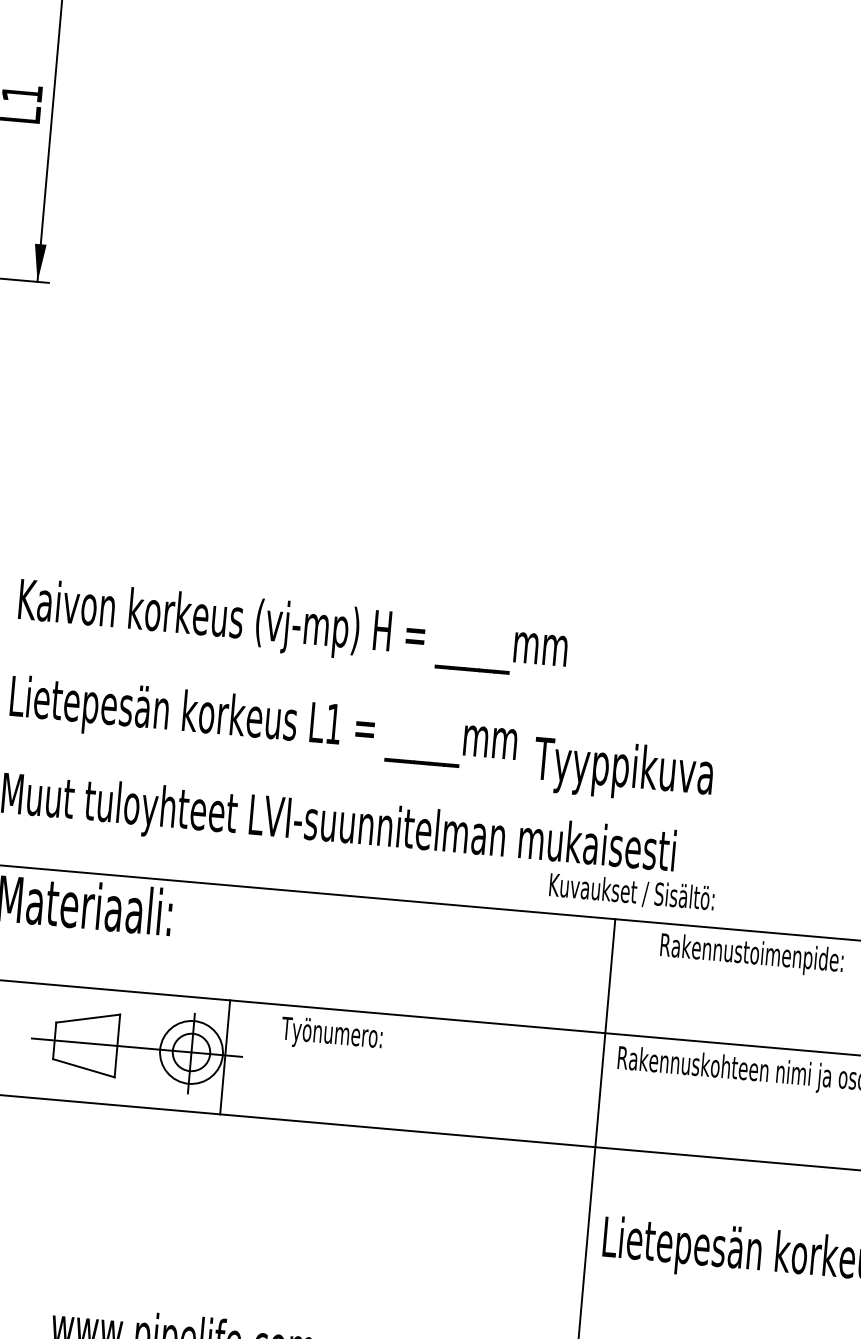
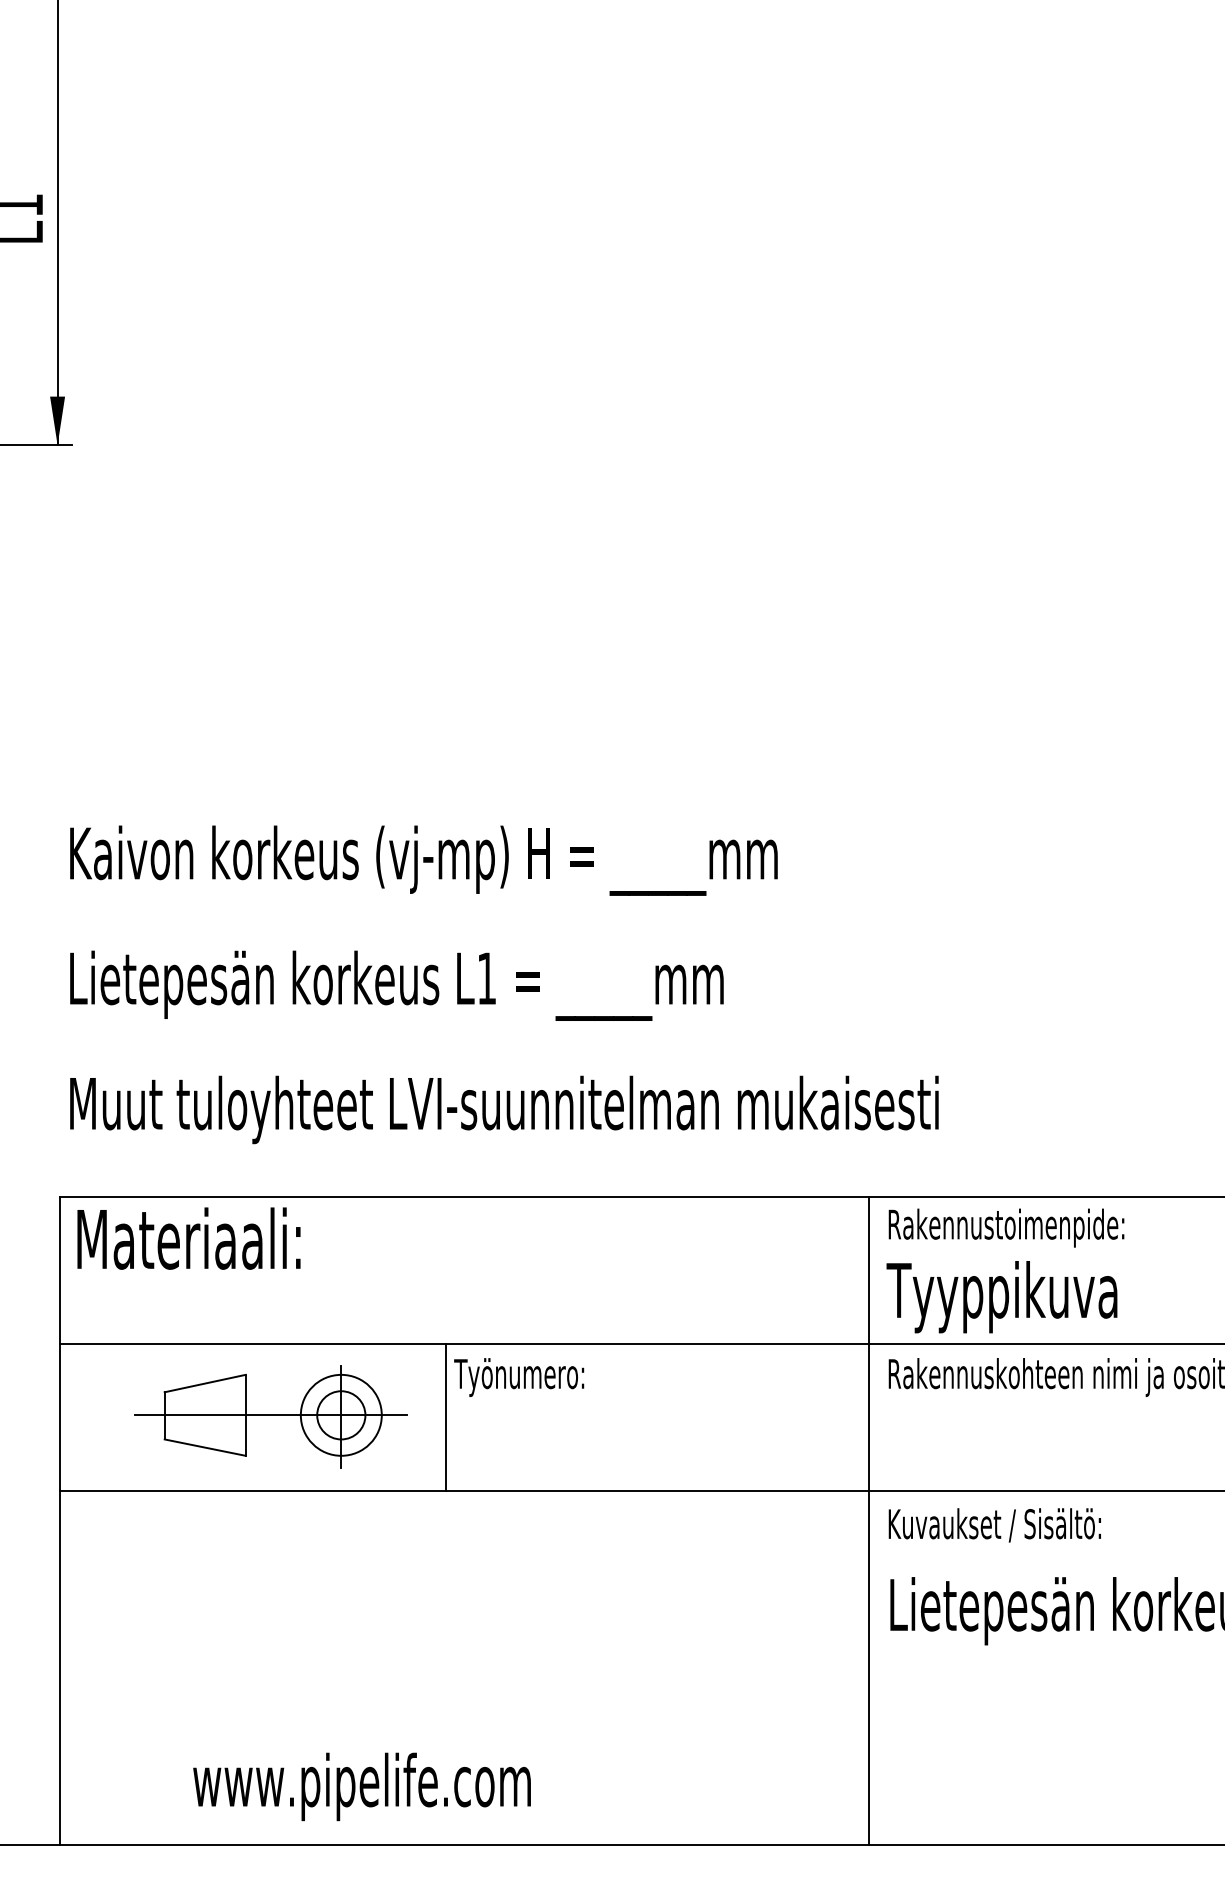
text: (622, 771) -> (1001, 1297), moved
text: (631, 892) -> (994, 1525), moved
text: (751, 954) -> (1006, 1227), moved
line: (225, 1057) -> (446, 1417), moved

